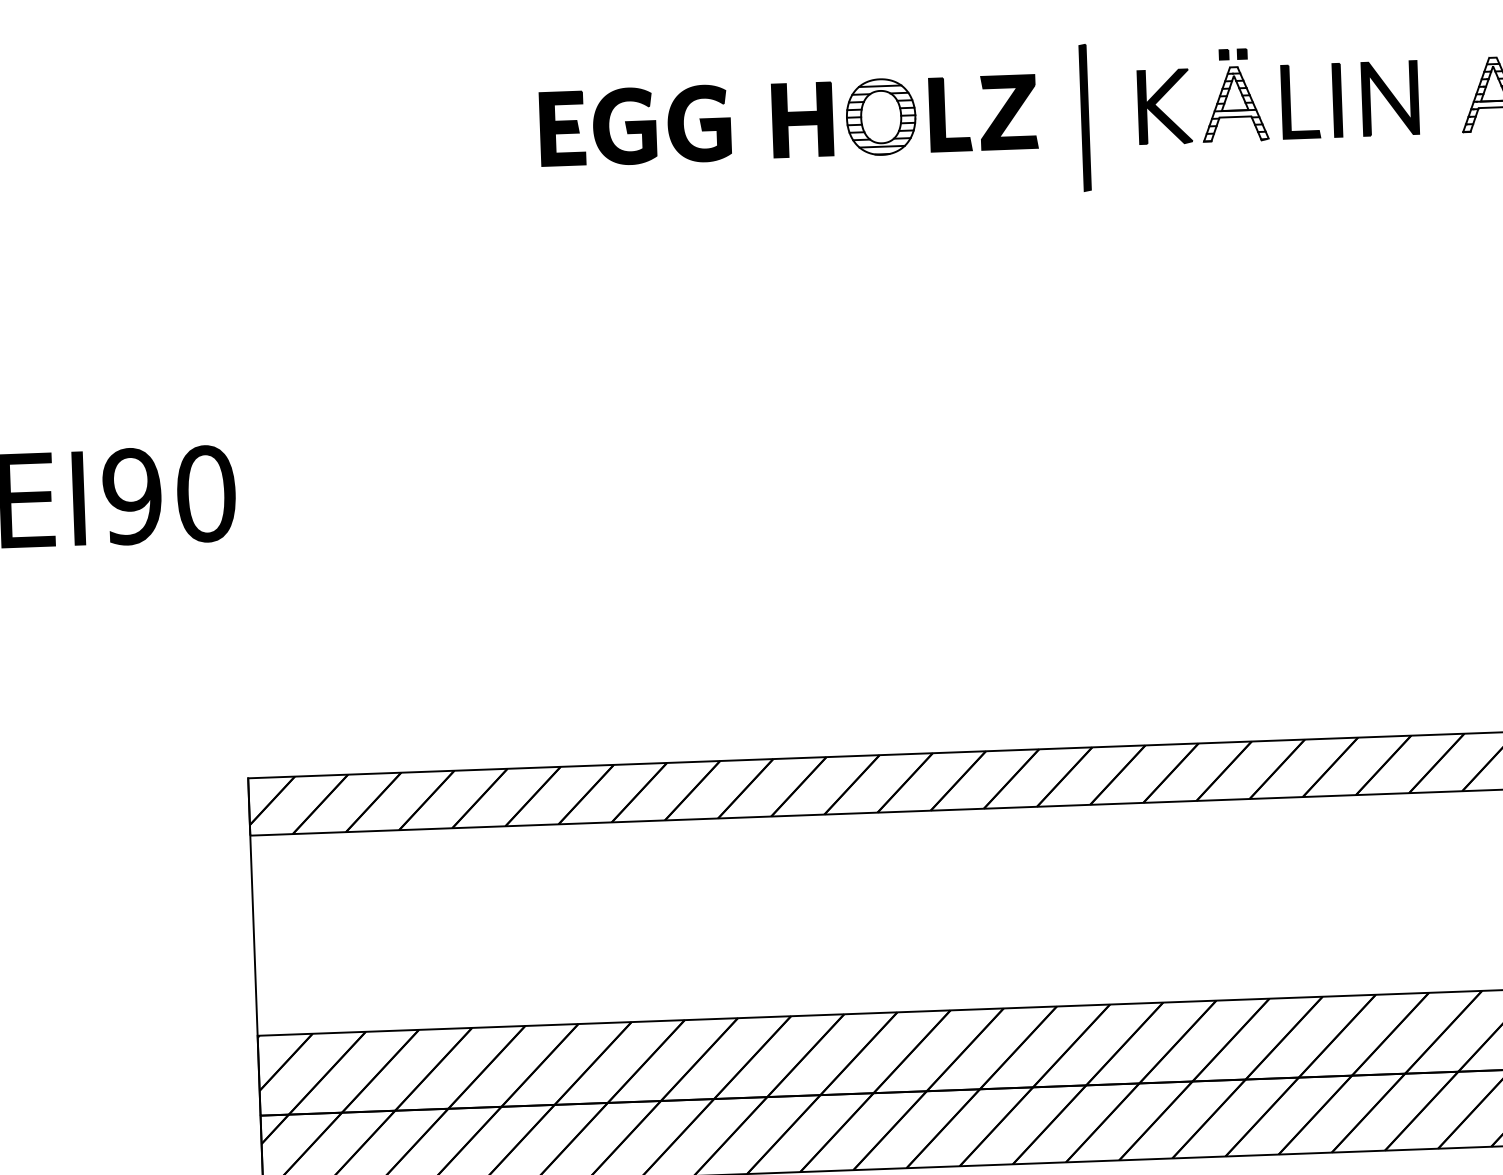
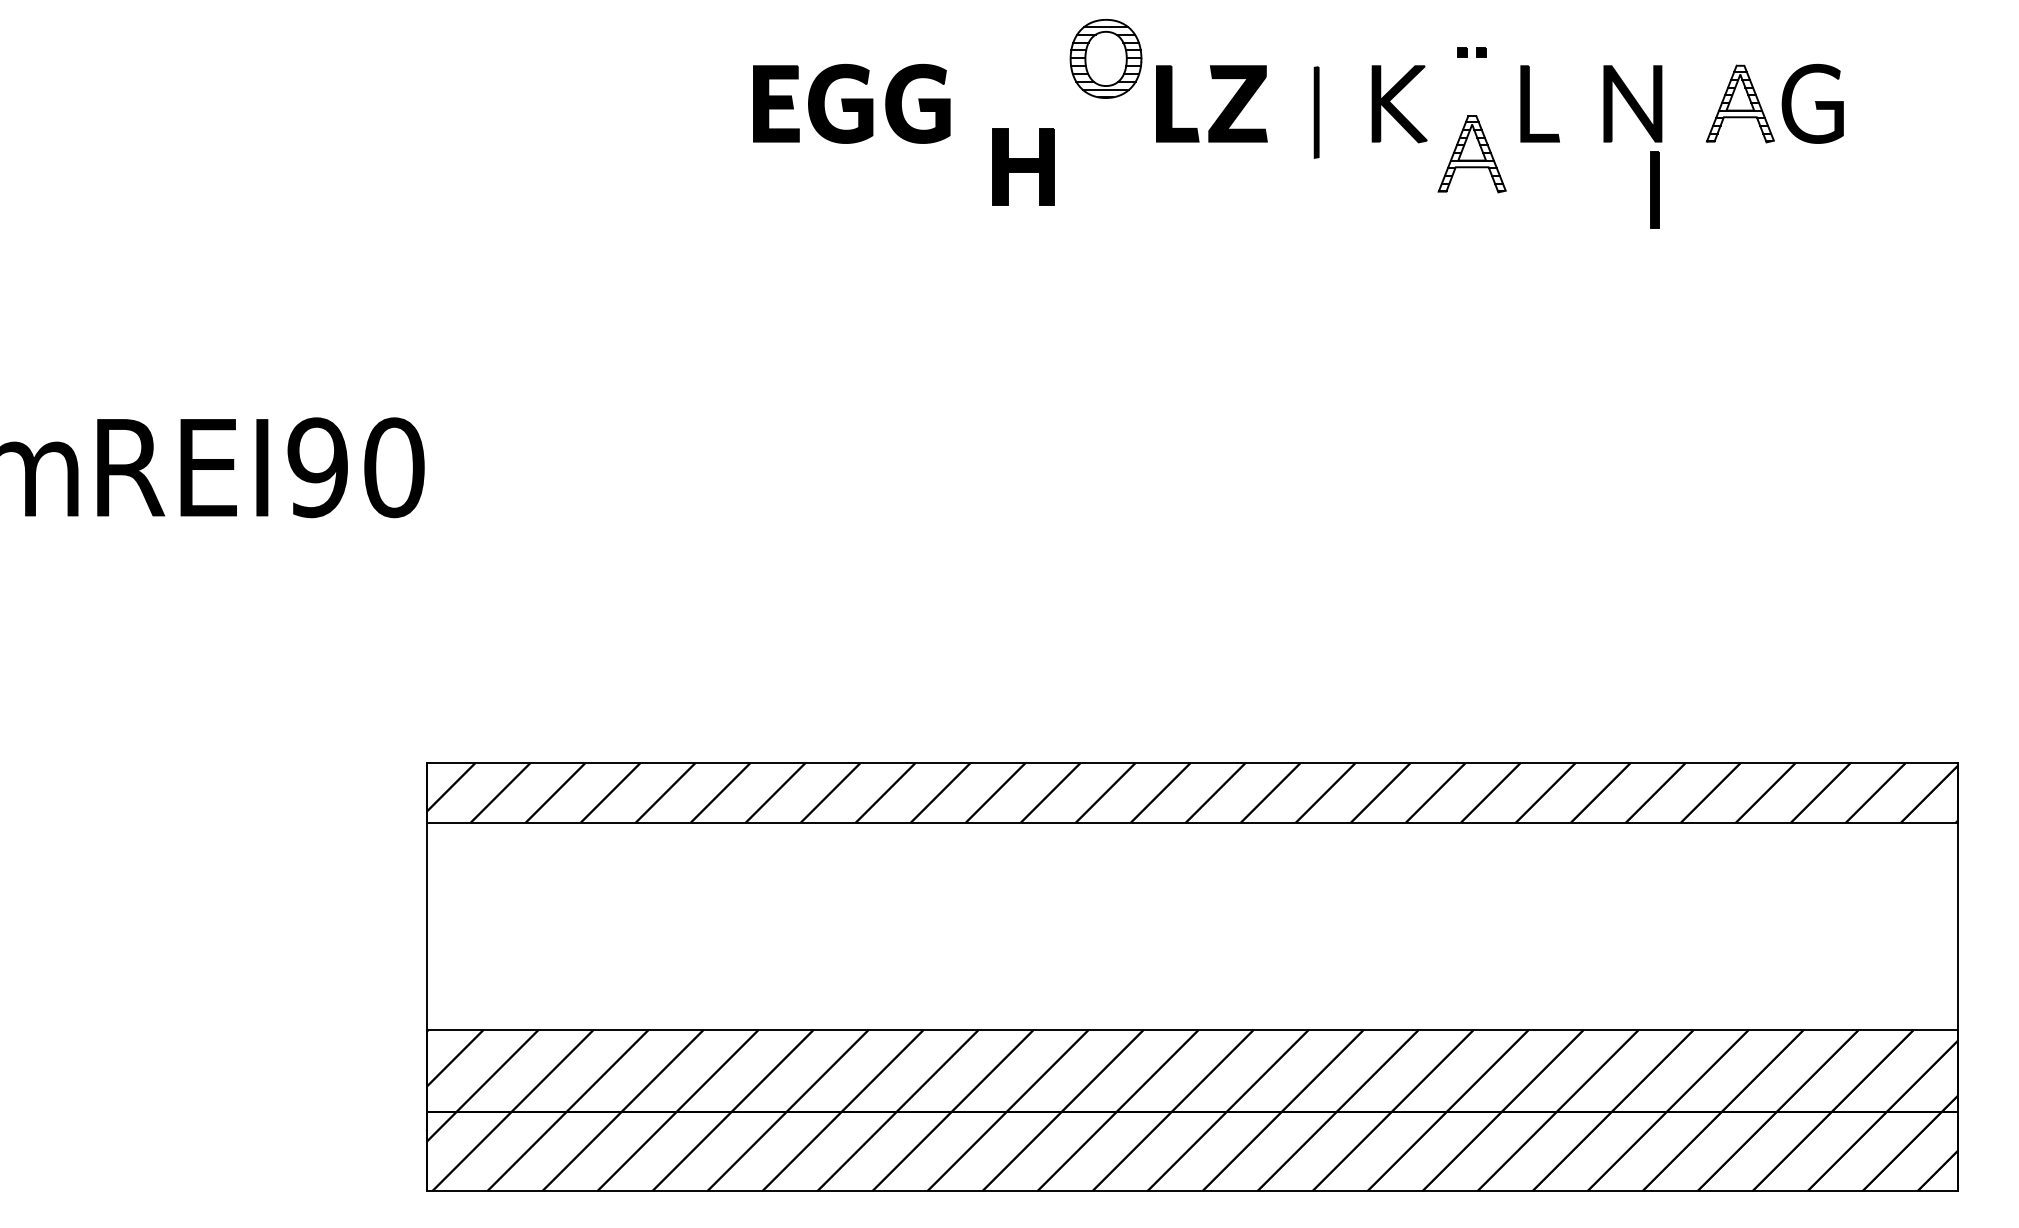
part: (1336, 99) -> (1654, 189), moved
part: (1234, 104) -> (1471, 154), moved
part: (880, 116) -> (1105, 58), moved
part: (1084, 117) -> (1316, 112), size x0.6
part: (802, 119) -> (1023, 166), moved

